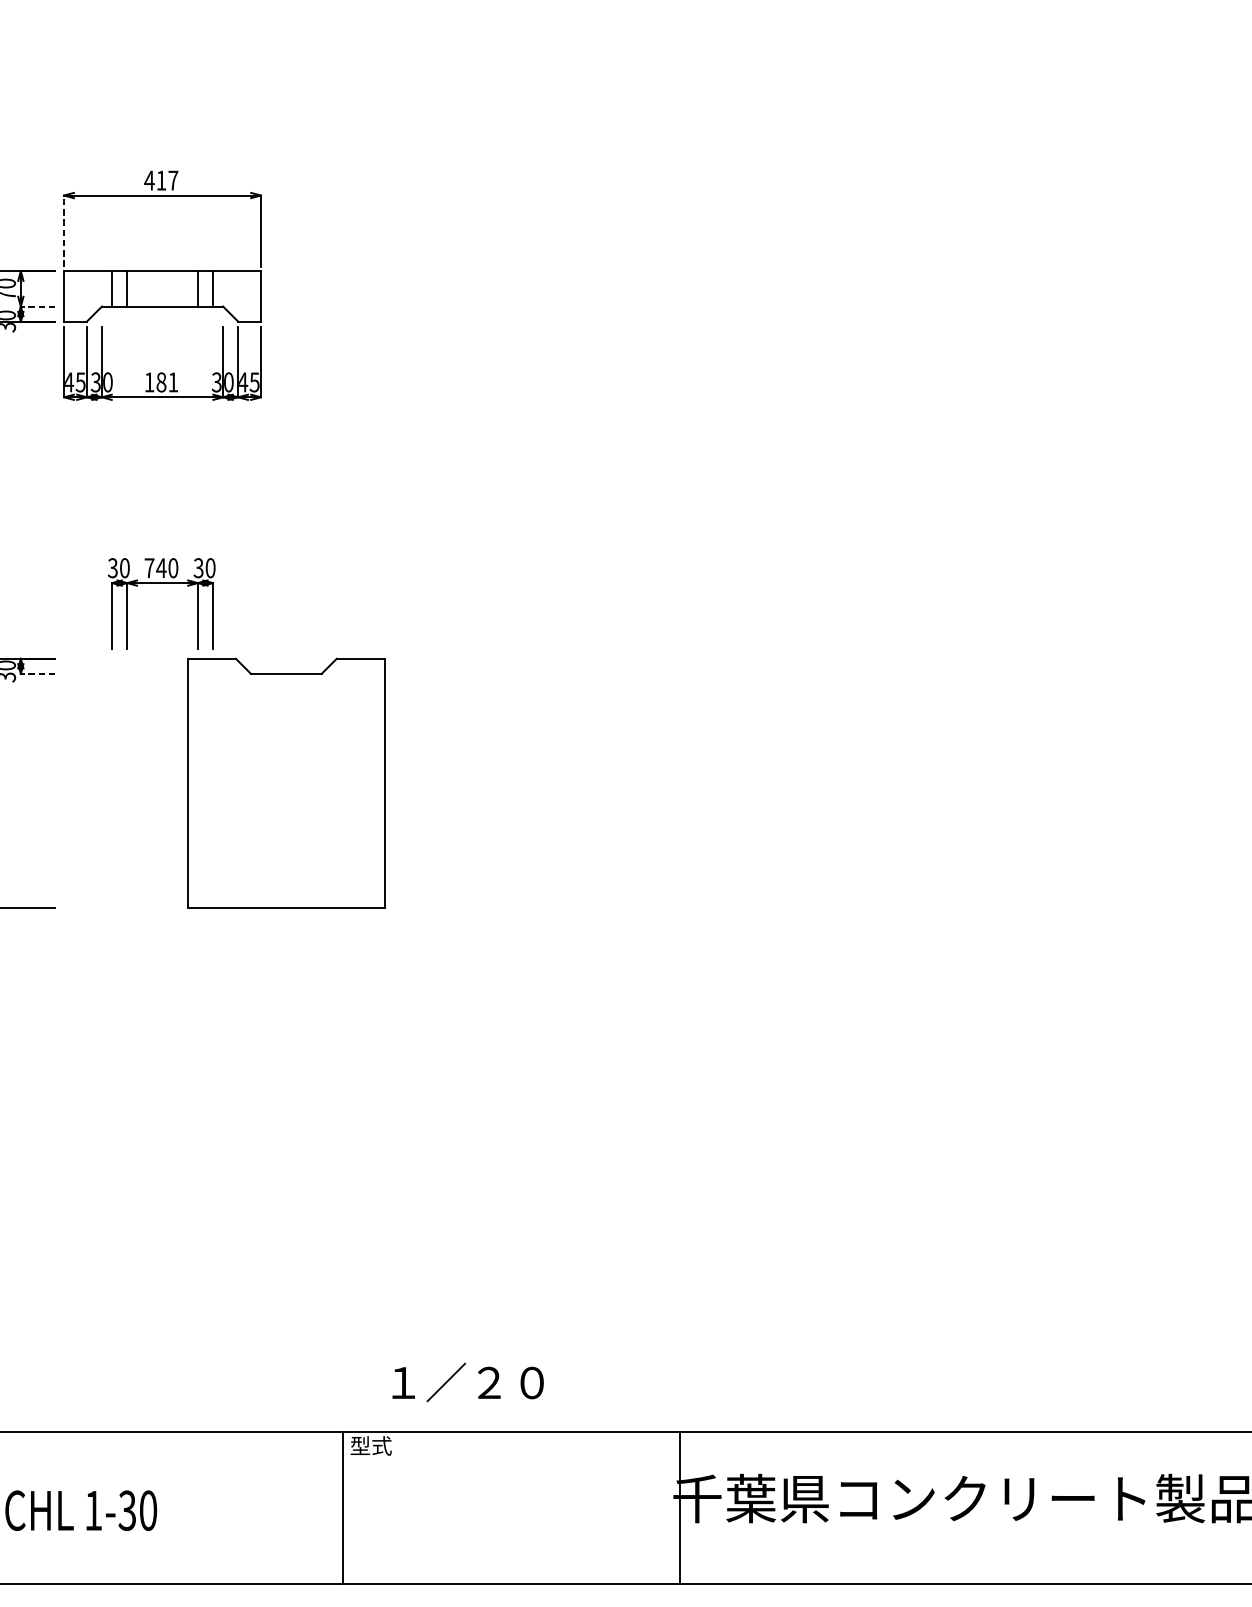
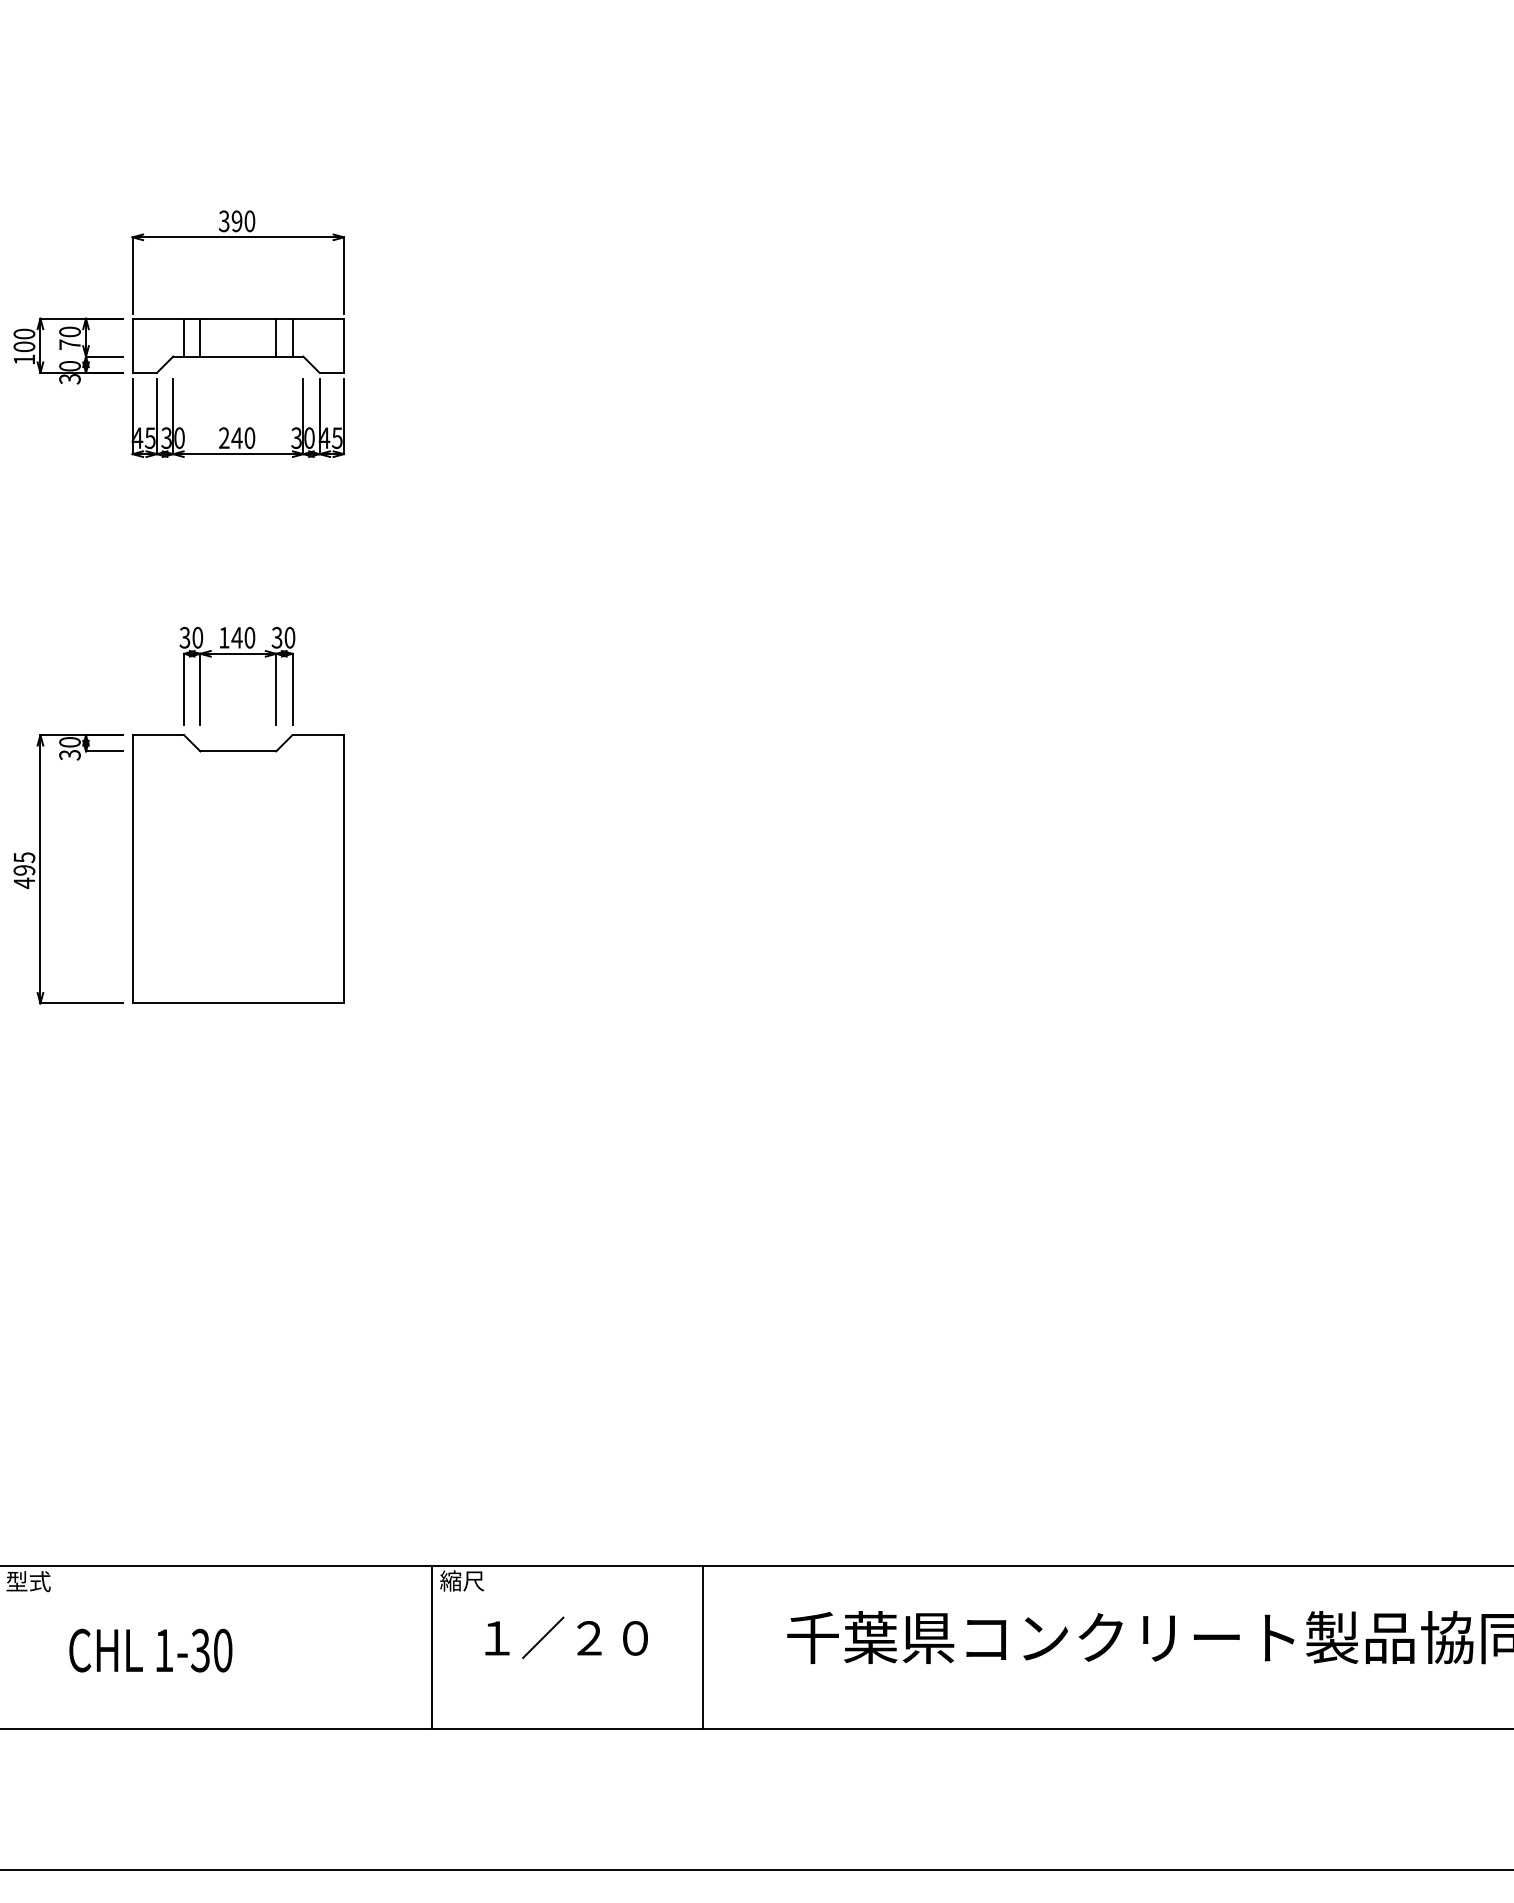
text: (160, 180) -> (236, 221), 417 -> 390
line: (64, 231) -> (132, 275), dashed -> solid
line: (38, 306) -> (104, 356), dashed -> solid
text: (161, 382) -> (237, 438), 181 -> 240
text: (149, 567) -> (224, 637), 740 -> 140
line: (38, 674) -> (104, 751), dashed -> solid
part: (286, 782) -> (238, 868), moved
text: (467, 1382) -> (566, 1637), moved
text: (371, 1445) -> (462, 1580), 型式 -> 縮尺
line: (680, 1507) -> (703, 1647), moved

